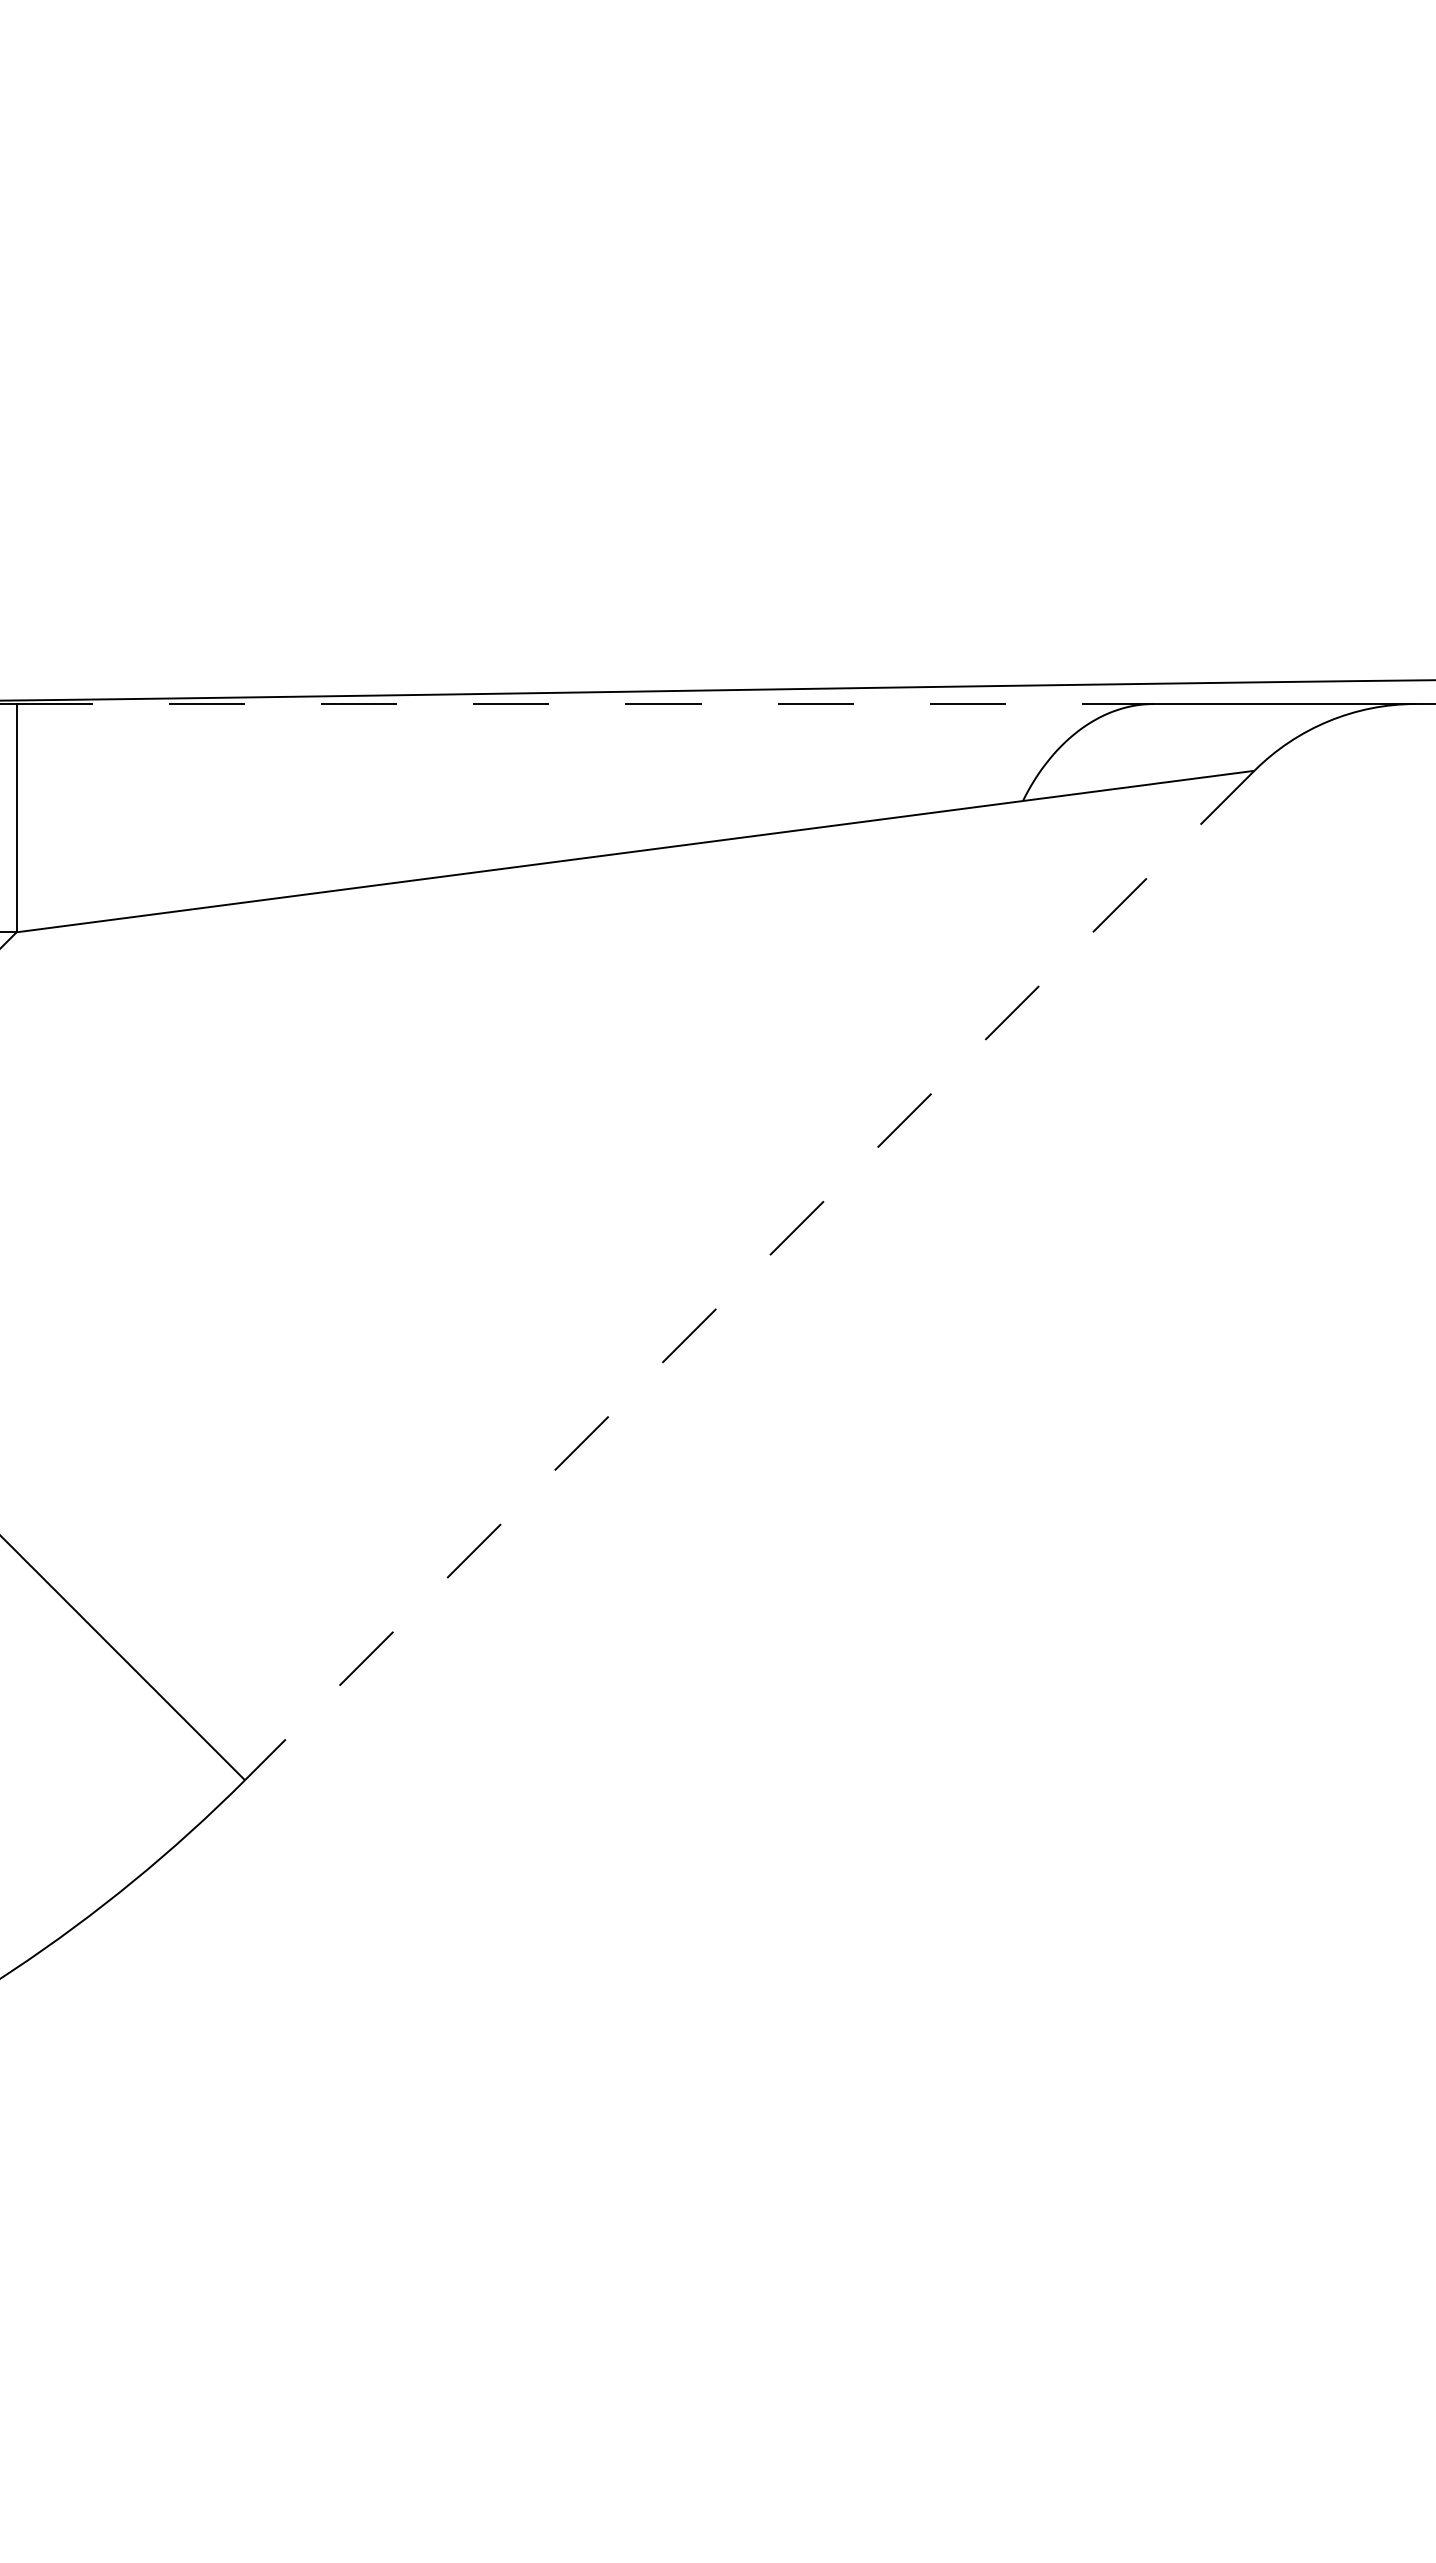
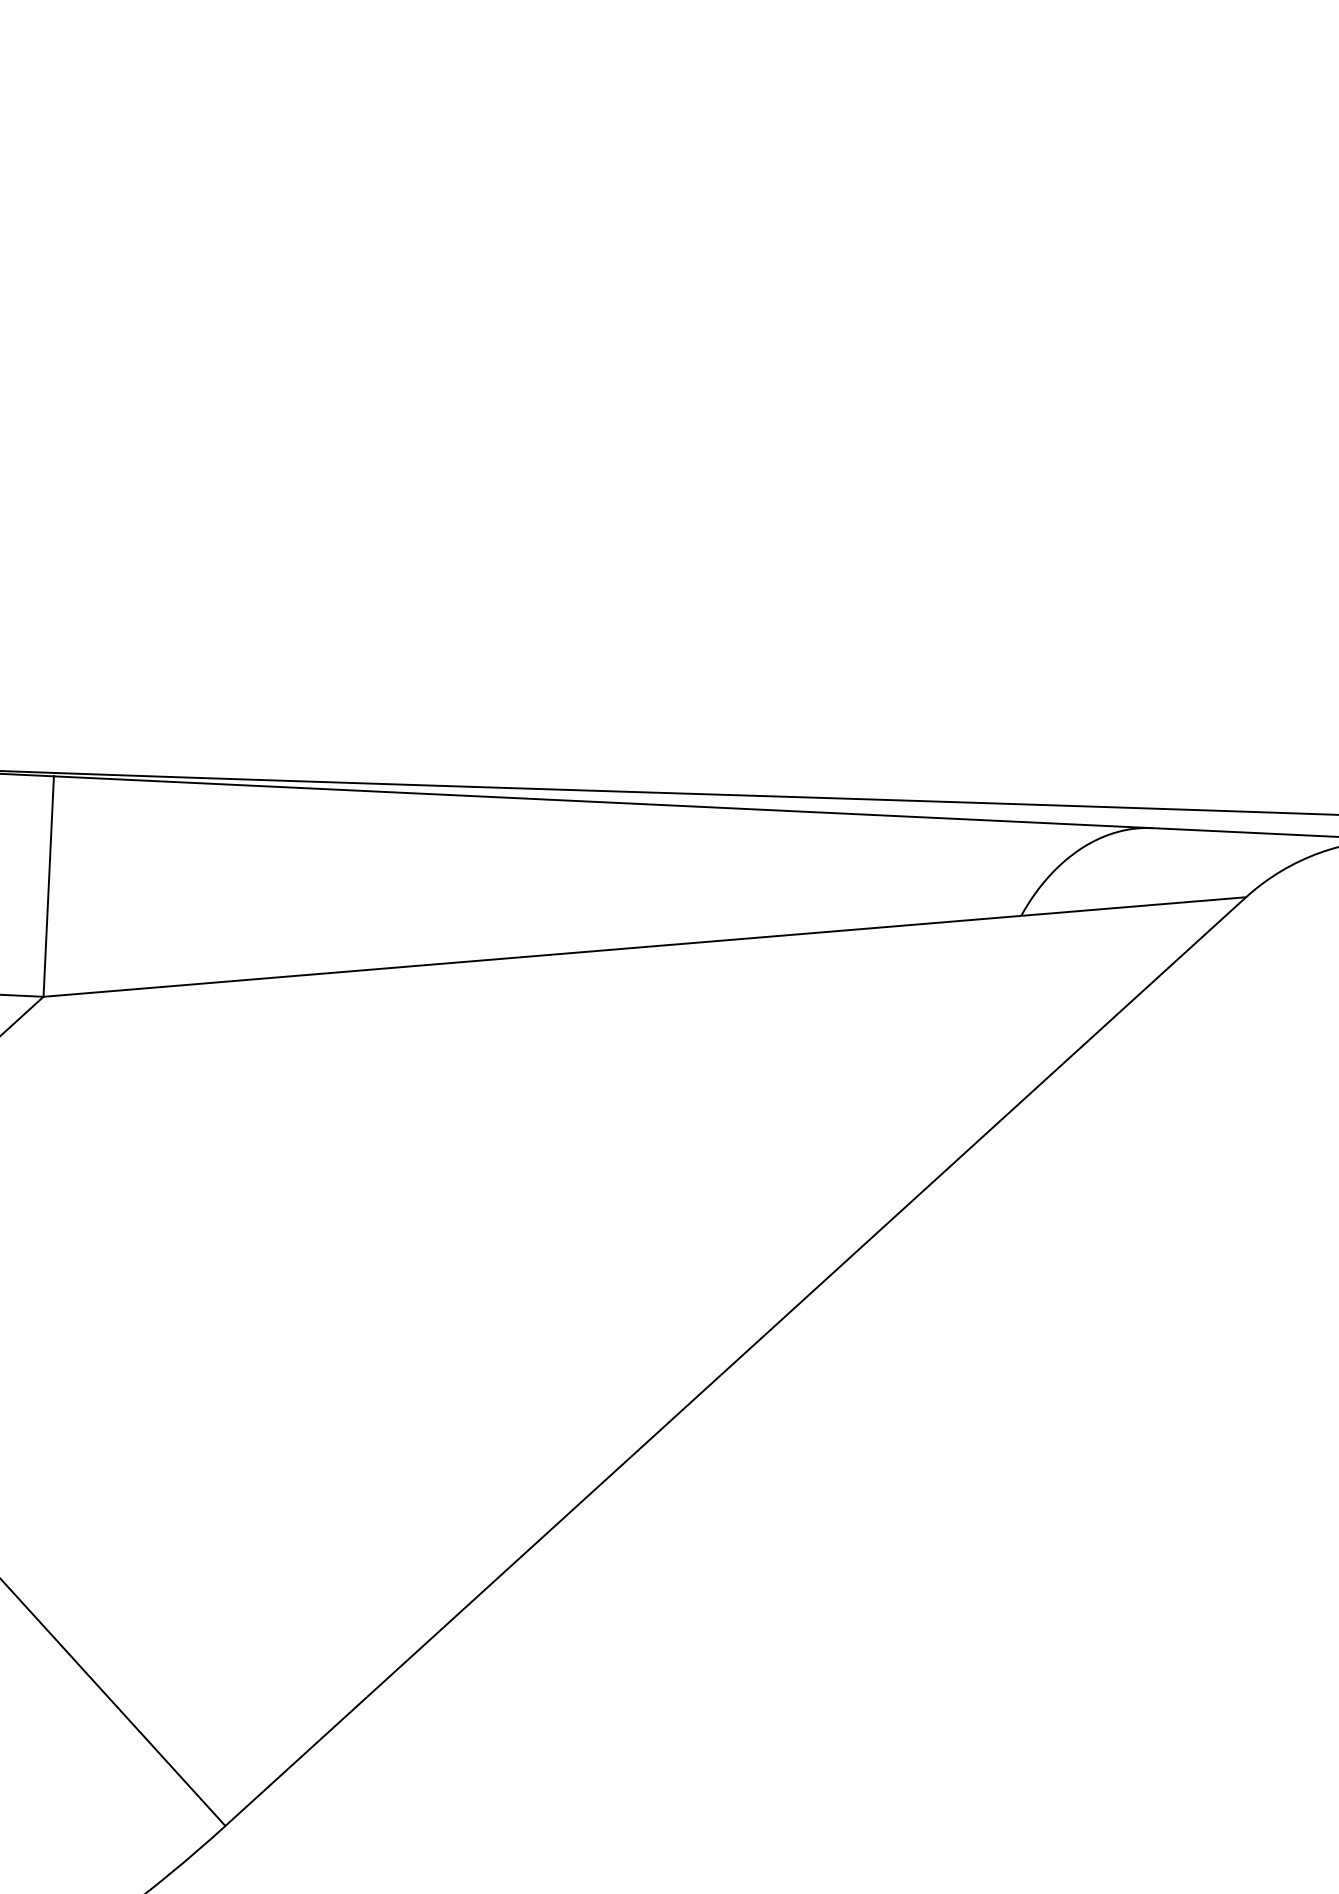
line: (585, 704) -> (603, 802), dashed -> solid
line: (749, 1275) -> (735, 1361), dashed -> solid

